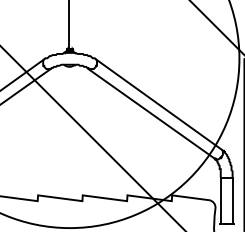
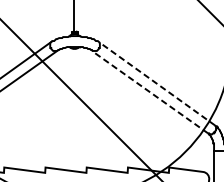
line: (158, 104) -> (156, 83), solid -> dashed
line: (150, 113) -> (149, 92), solid -> dashed

